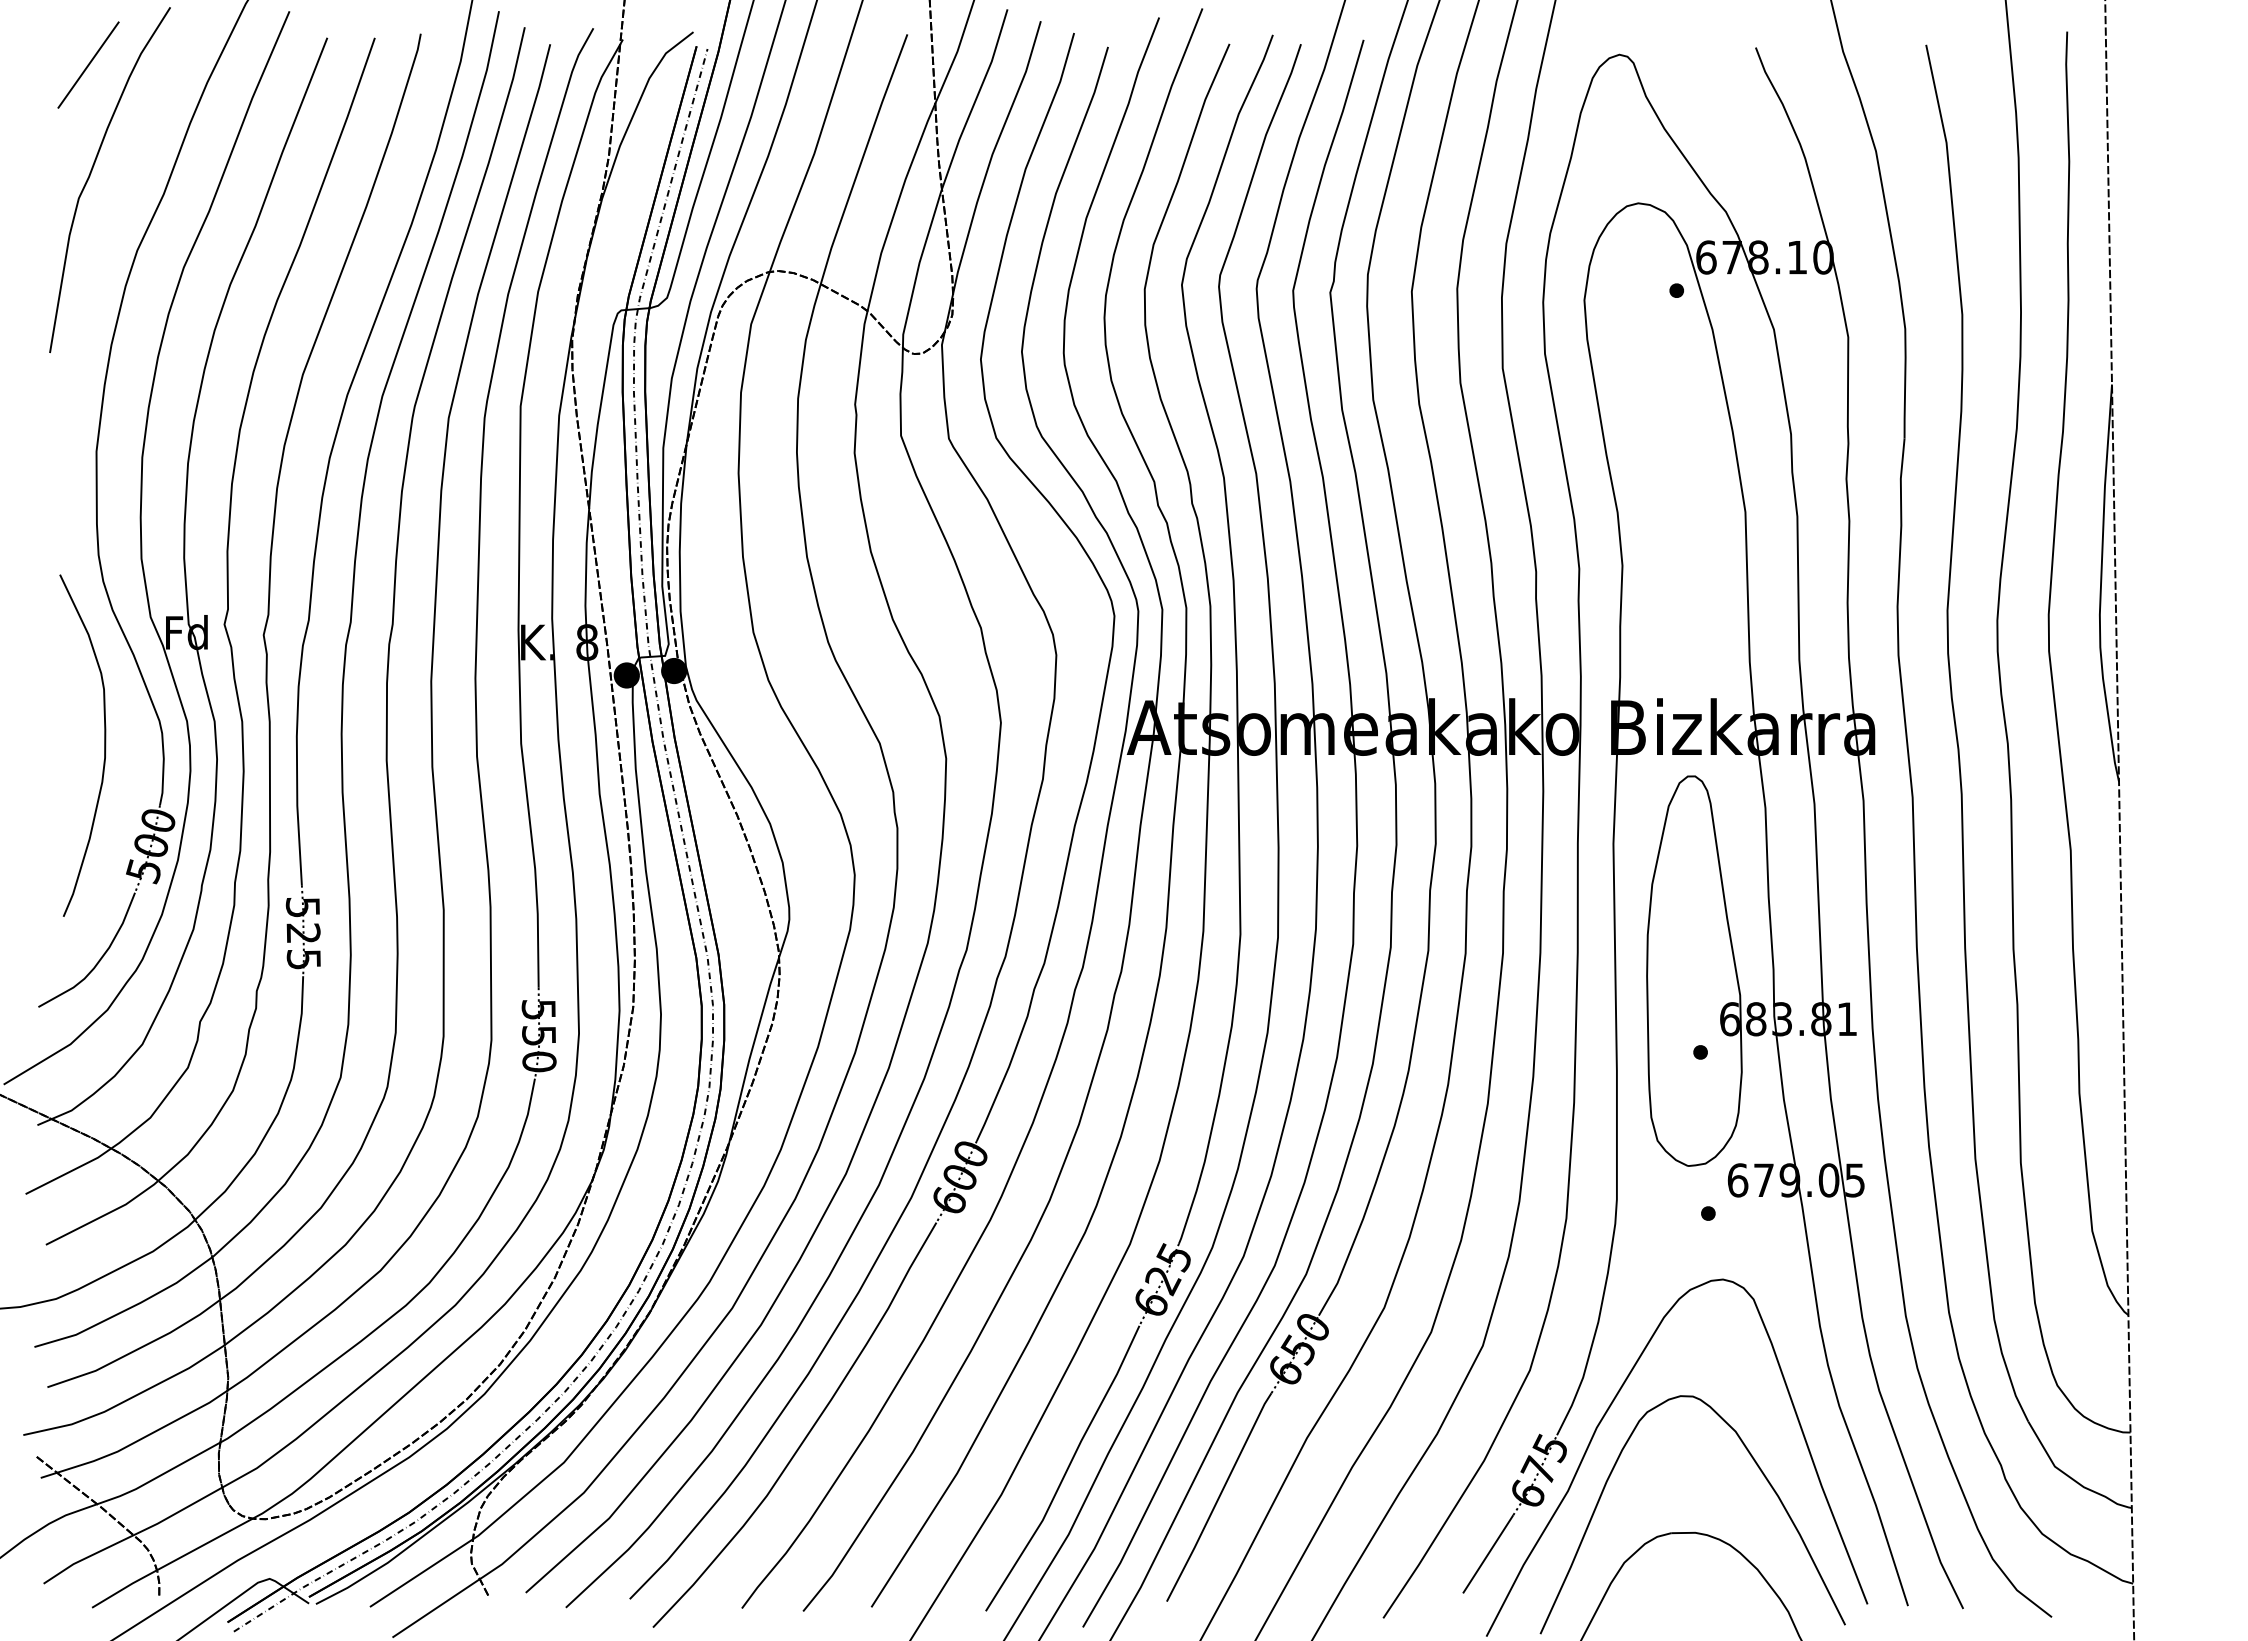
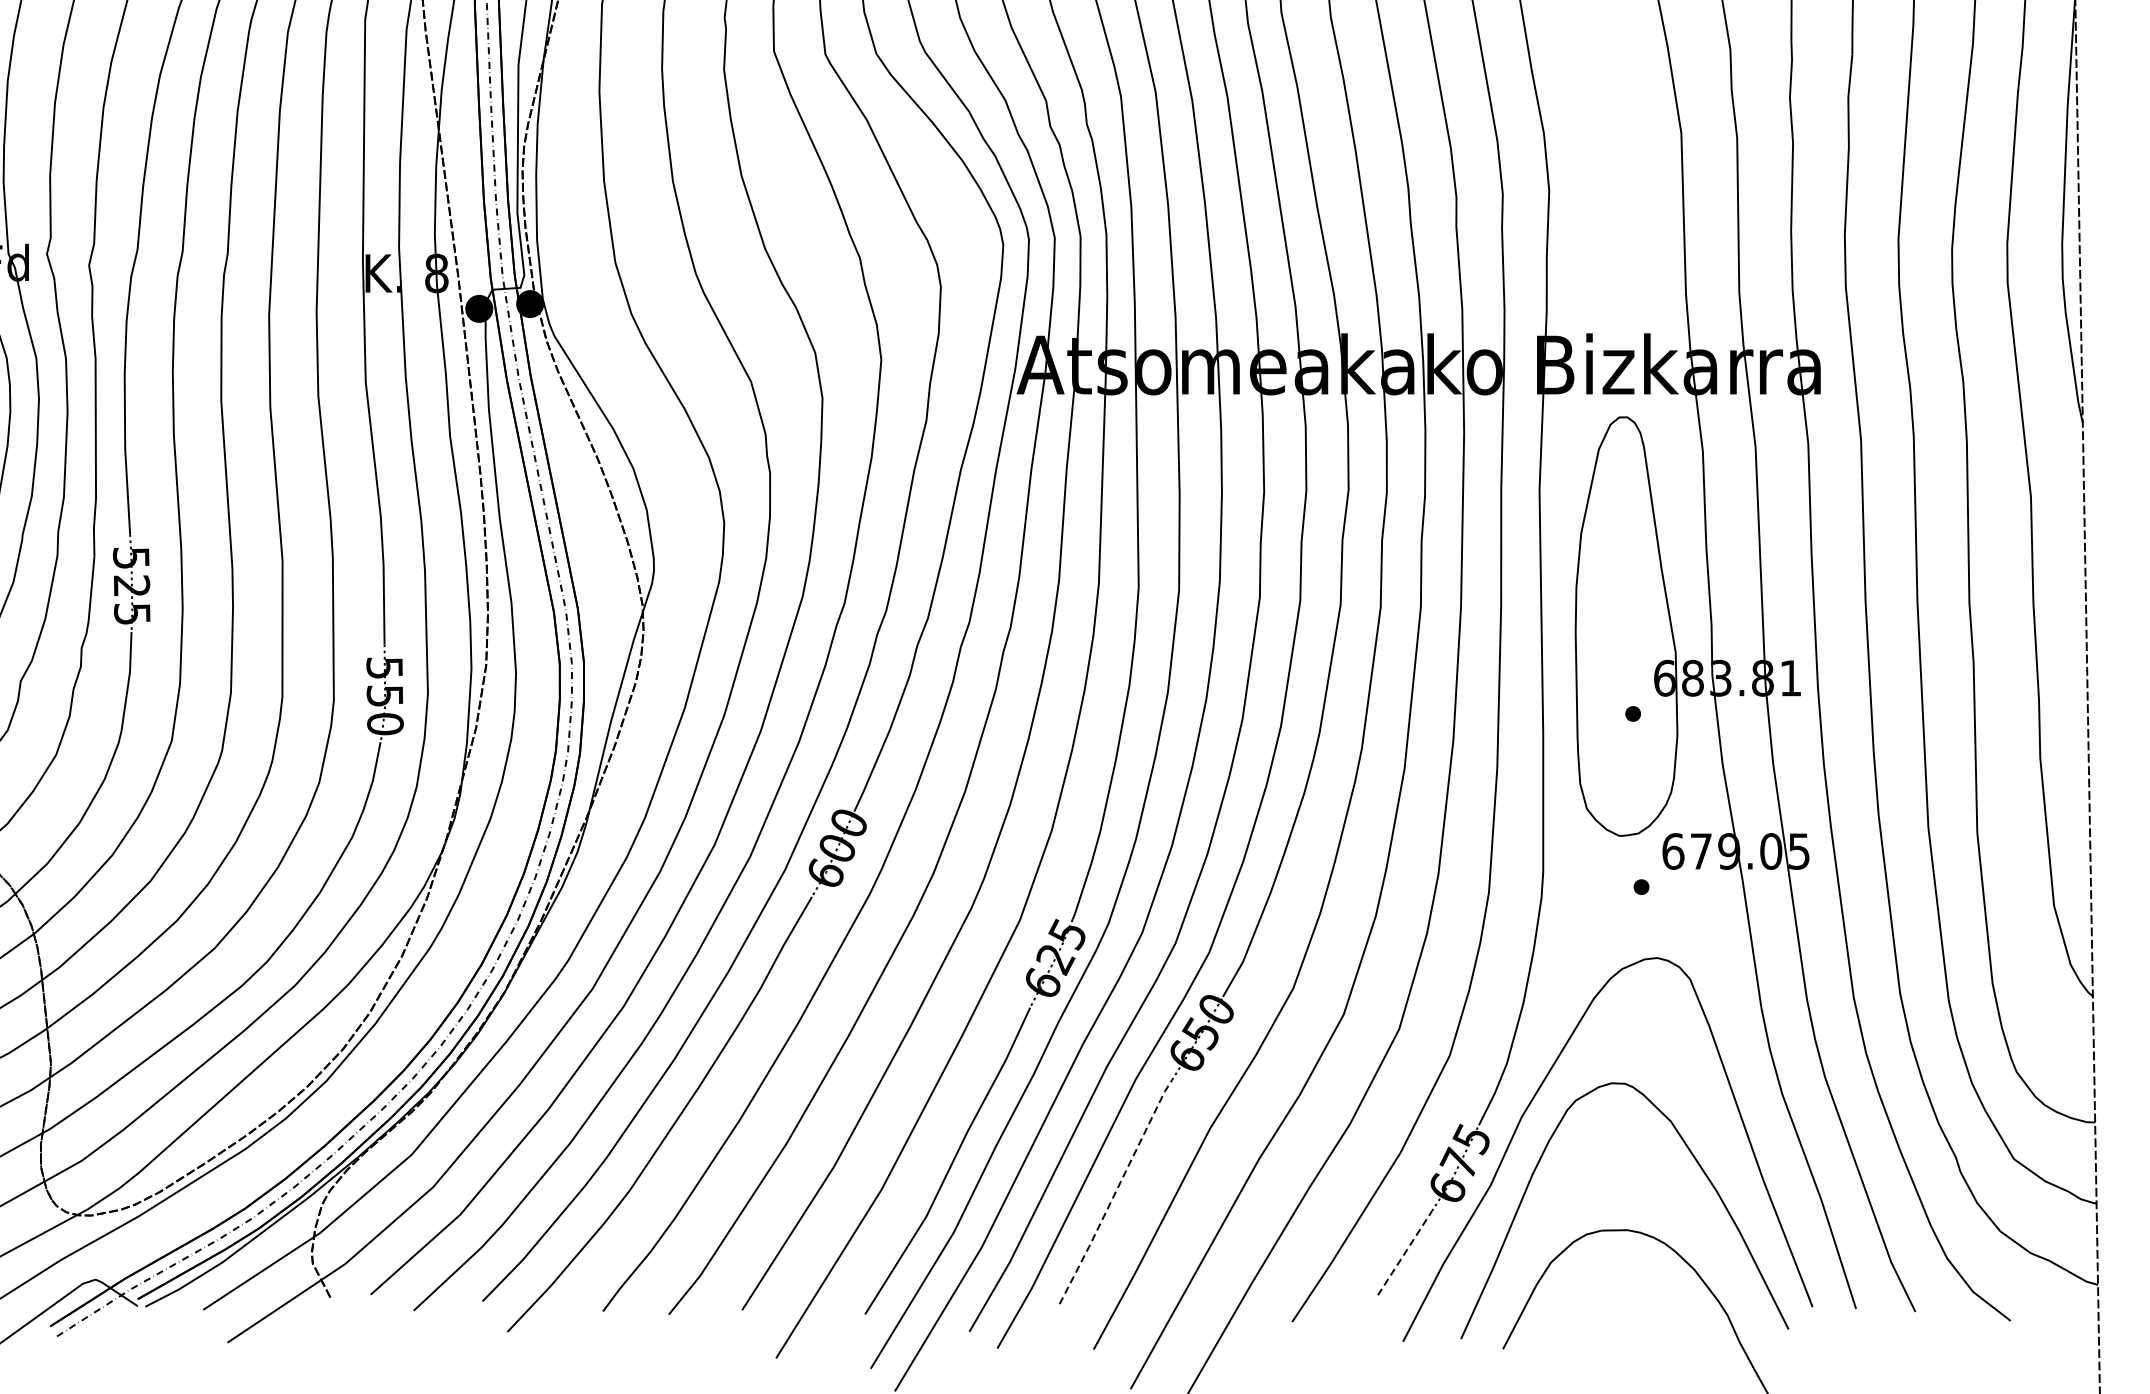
line: (1219, 1496) -> (1116, 1191), solid -> dashed
line: (1488, 1553) -> (1405, 1252), solid -> dashed

